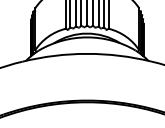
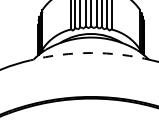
arc: (87, 54) -> (91, 53), solid -> dashed

